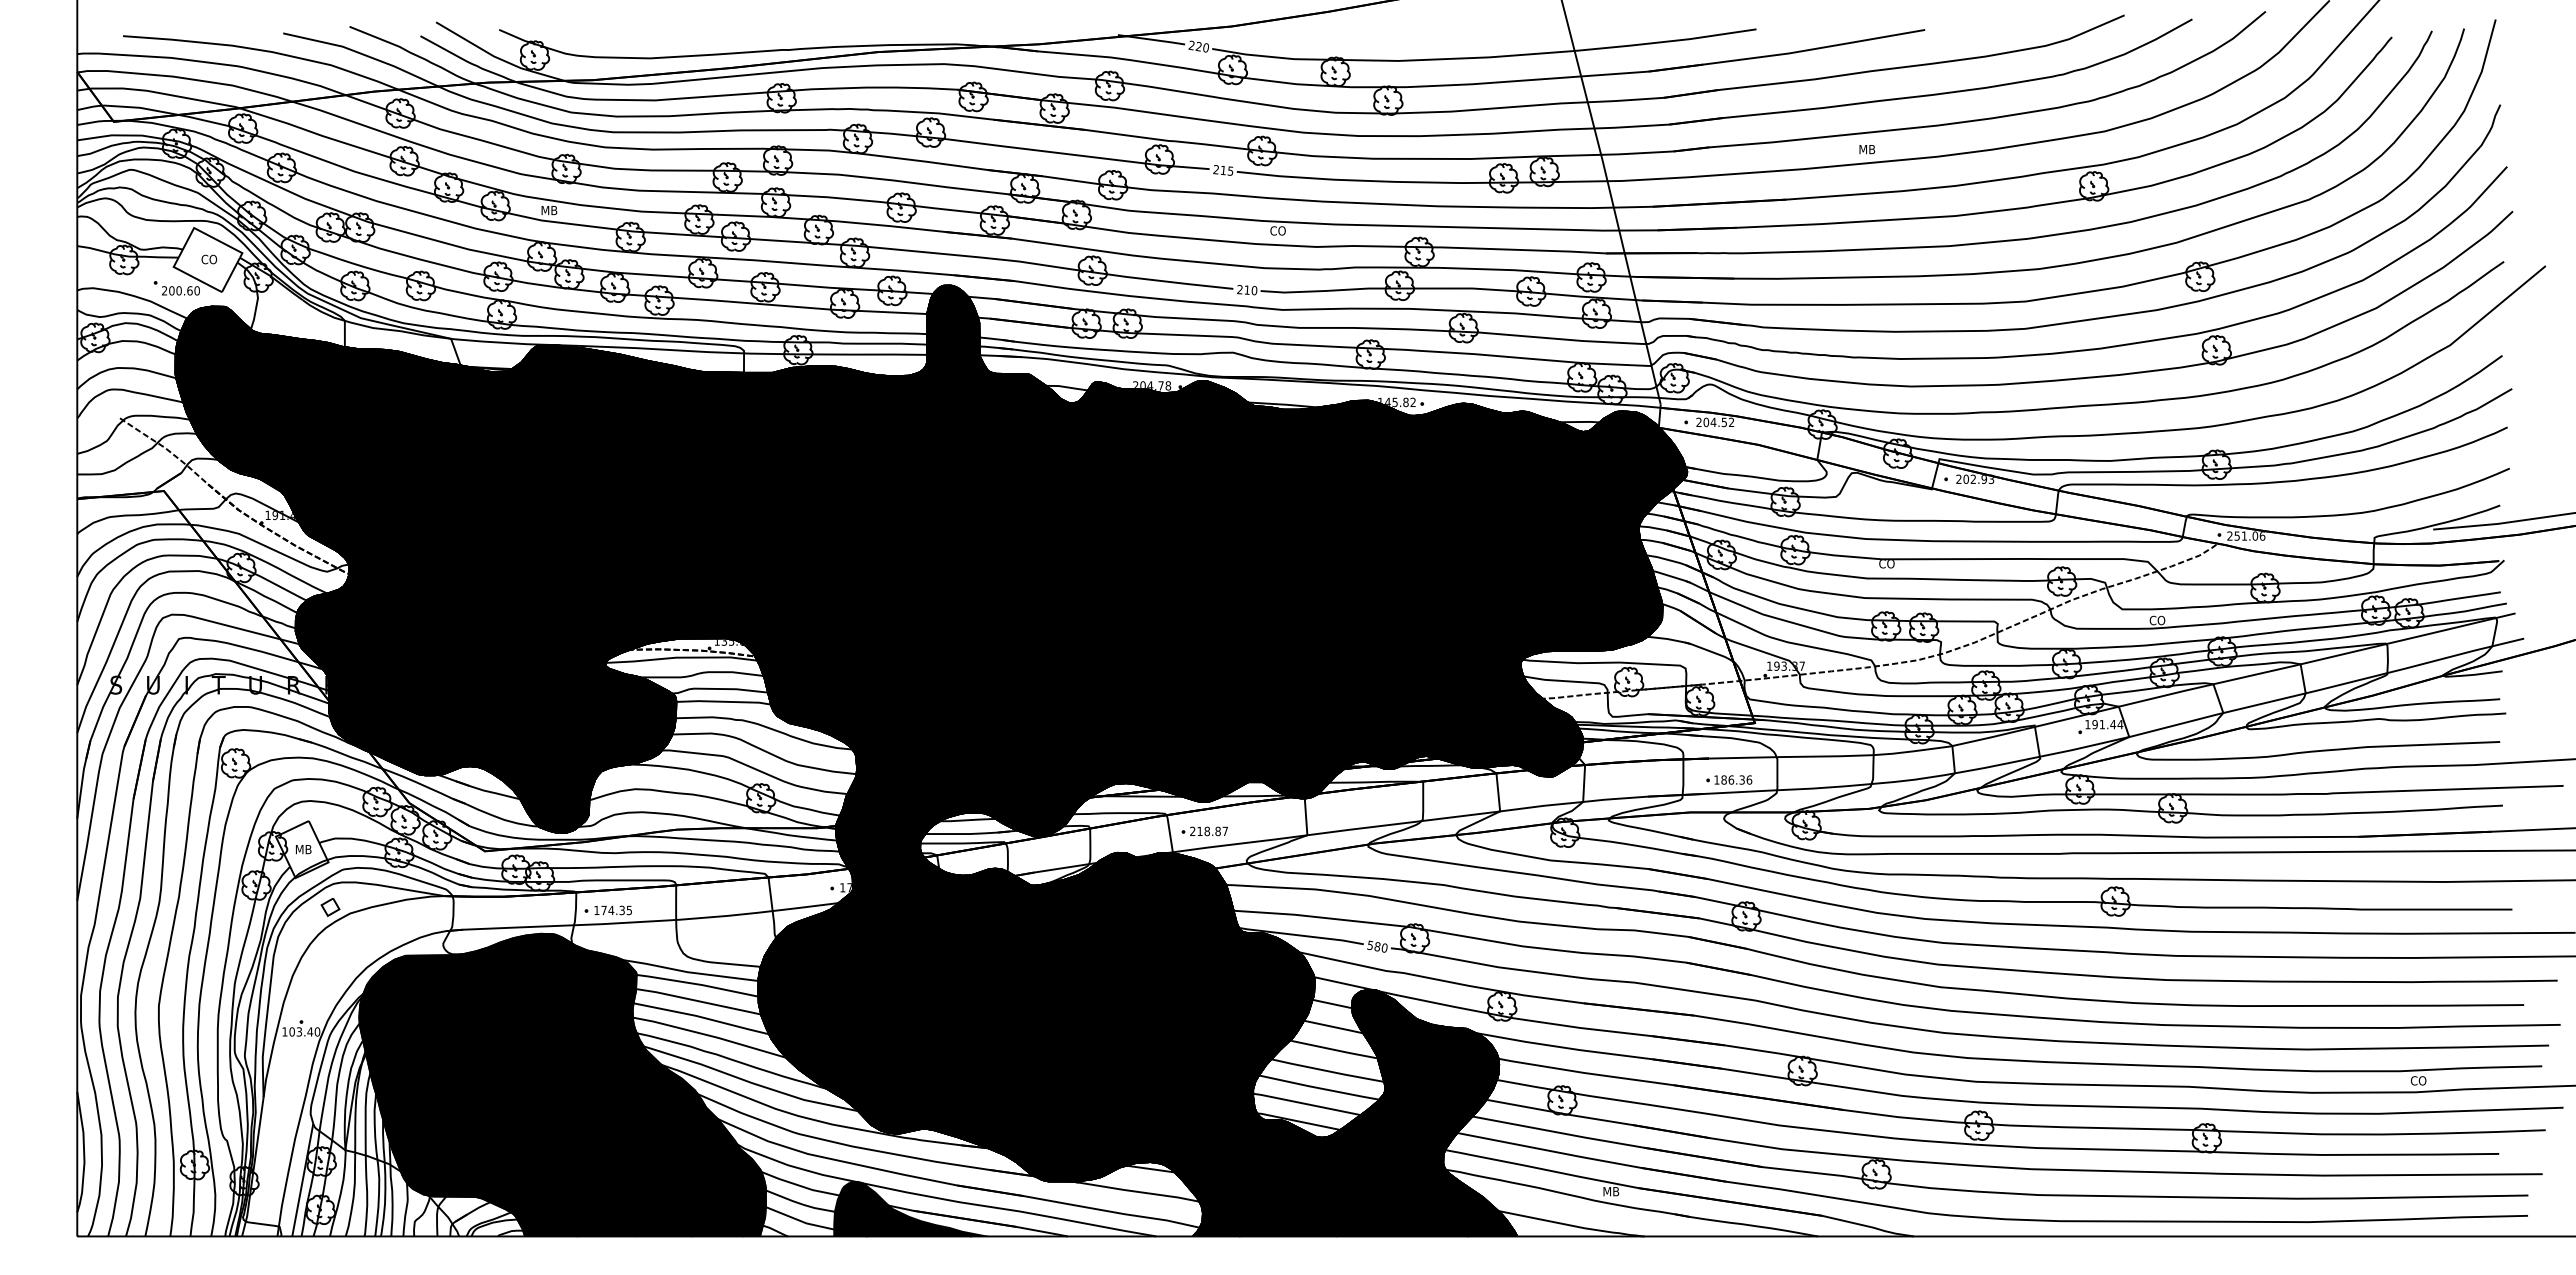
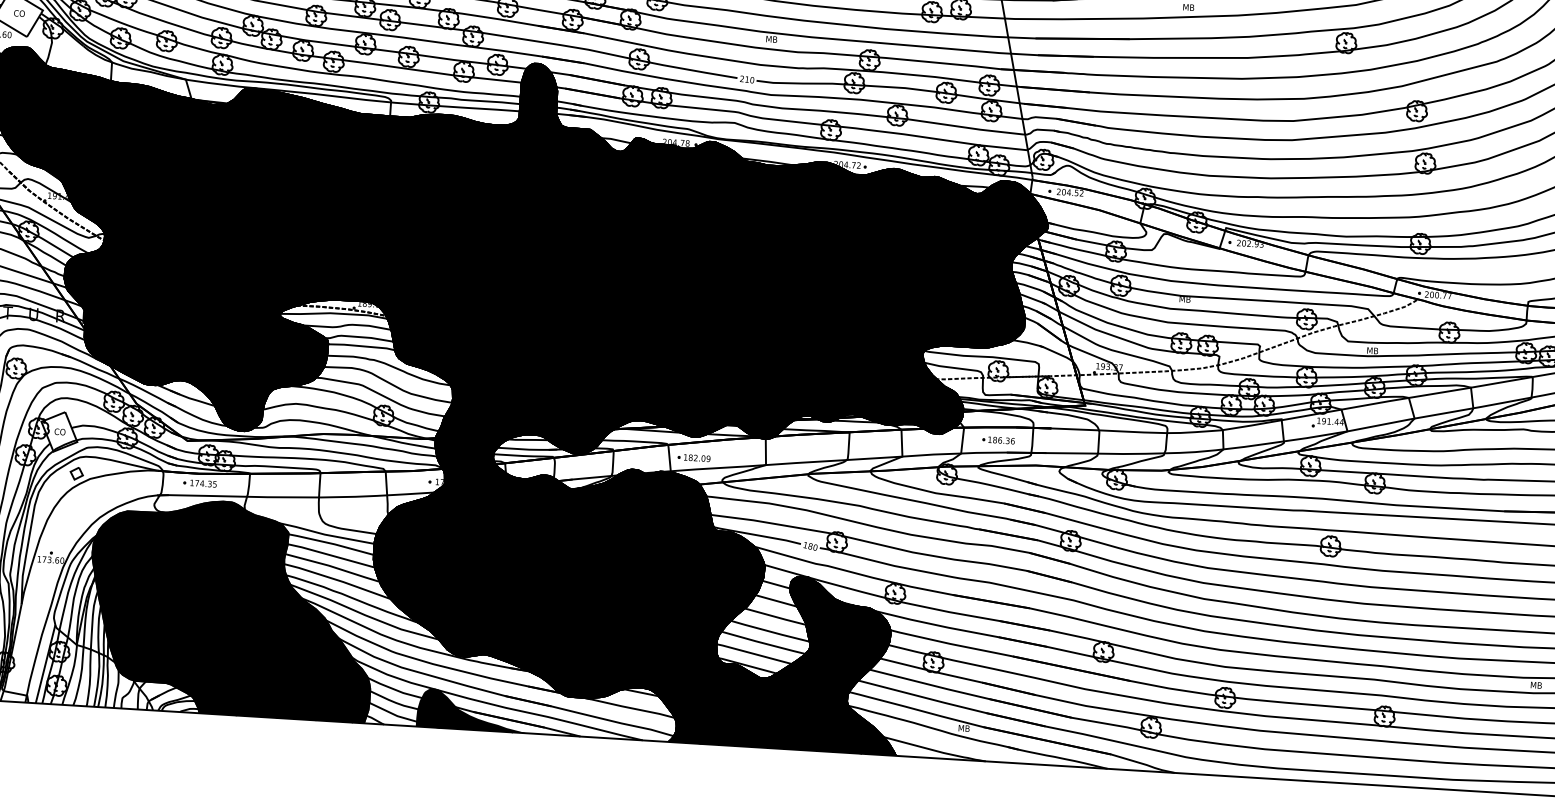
text: (1278, 230) -> (771, 39), CO -> MB
text: (1393, 402) -> (845, 164), 145.82 -> 204.72
text: (2249, 535) -> (1440, 294), 251.06 -> 200.77
text: (1887, 564) -> (1185, 299), CO -> MB
text: (2157, 620) -> (1372, 350), CO -> MB
text: (727, 642) -> (366, 304), 135.69 -> 189.04
part: (1729, 779) -> (998, 440), moved
text: (1209, 831) -> (697, 458), 218.87 -> 182.09
text: (303, 849) -> (60, 431), MB -> CO
part: (607, 910) -> (199, 483), moved
text: (1370, 945) -> (805, 545), 580 -> 180
text: (300, 1031) -> (50, 559), 103.40 -> 173.60
text: (2418, 1080) -> (1535, 685), CO -> MB

